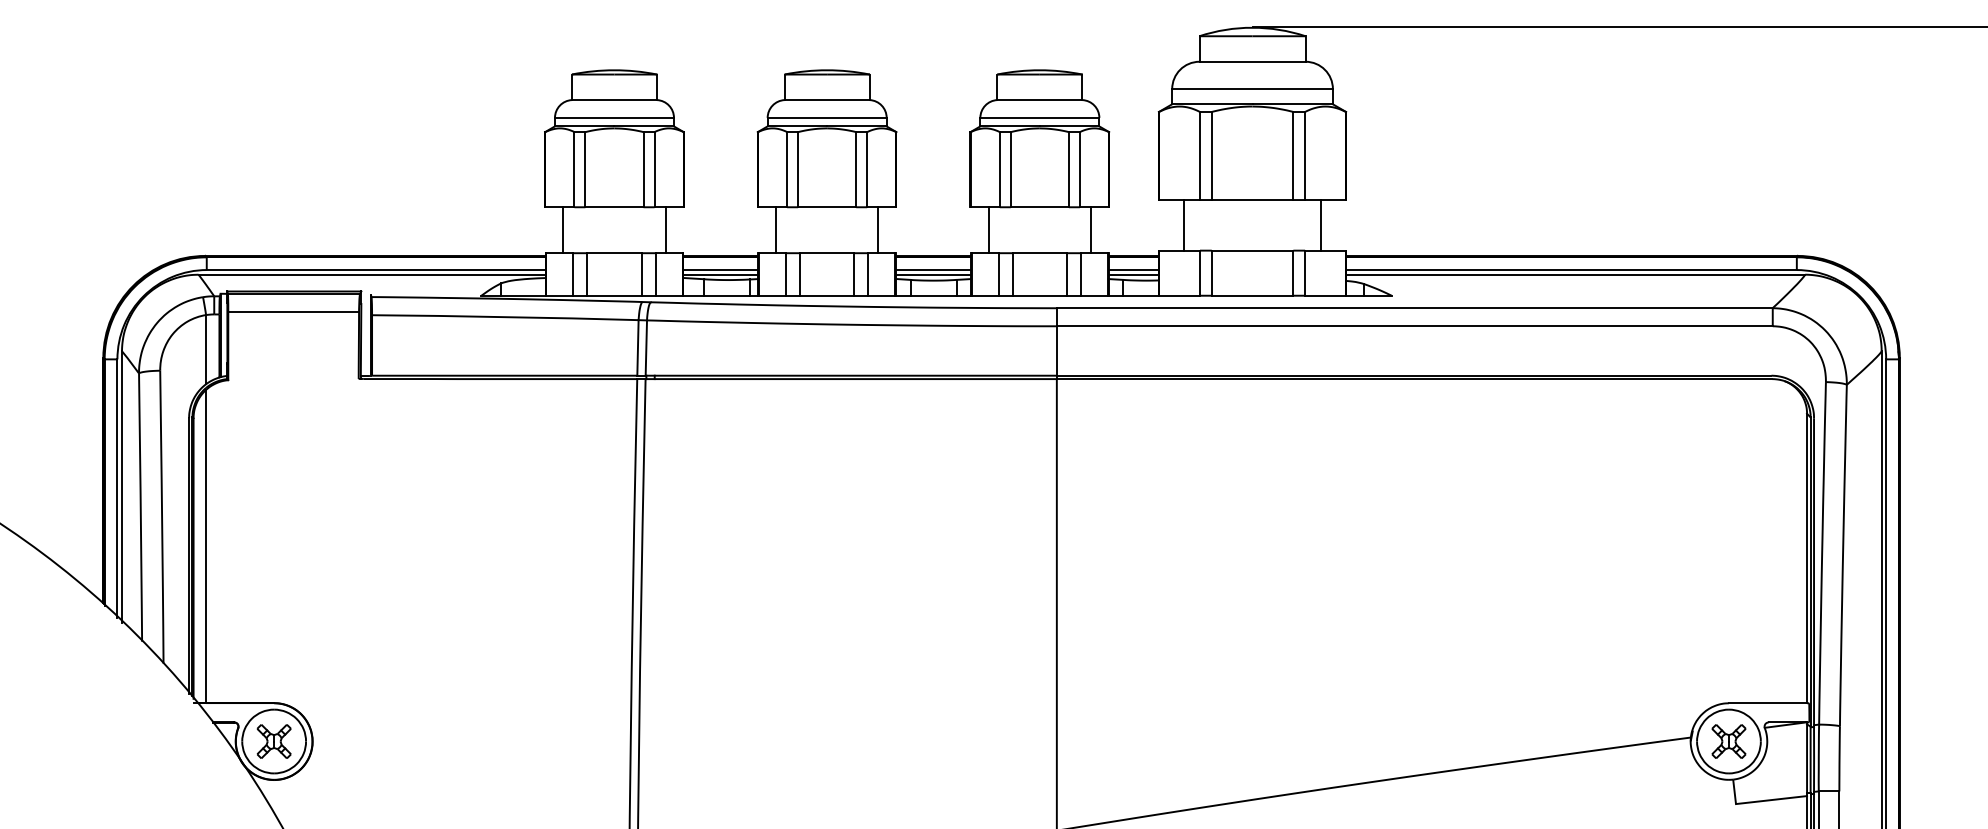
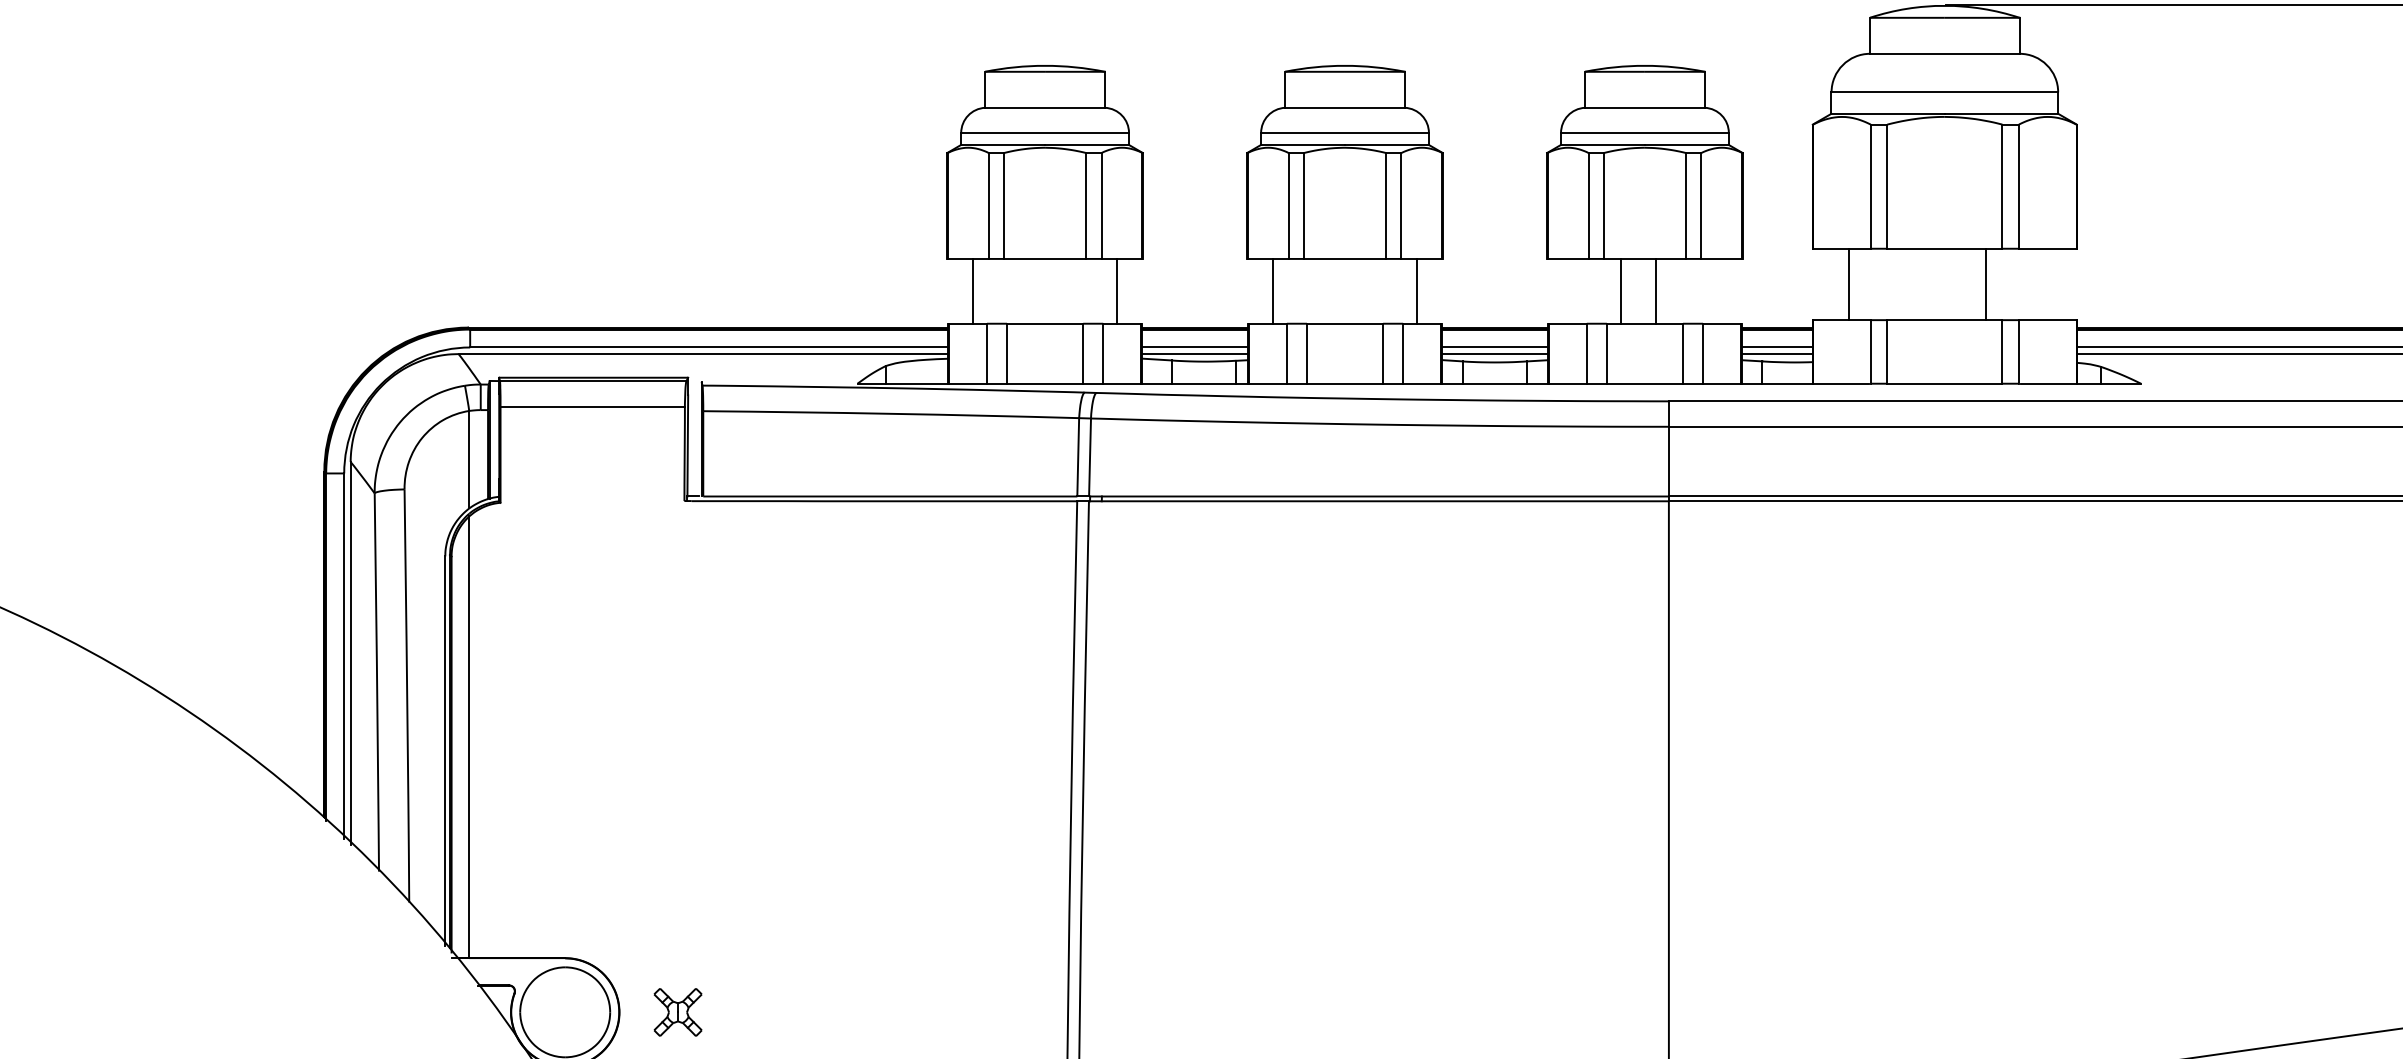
line: (1320, 225) -> (1985, 284), moved
line: (988, 230) -> (1620, 291), moved
line: (1090, 230) -> (1655, 291), moved
part: (273, 741) -> (677, 1012), moved

